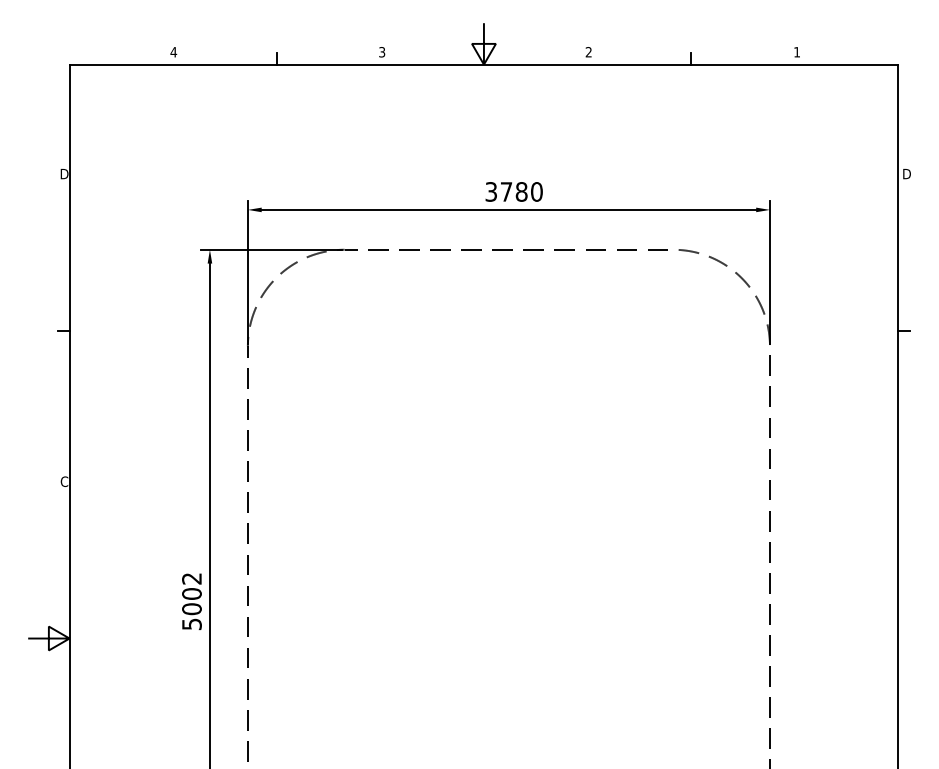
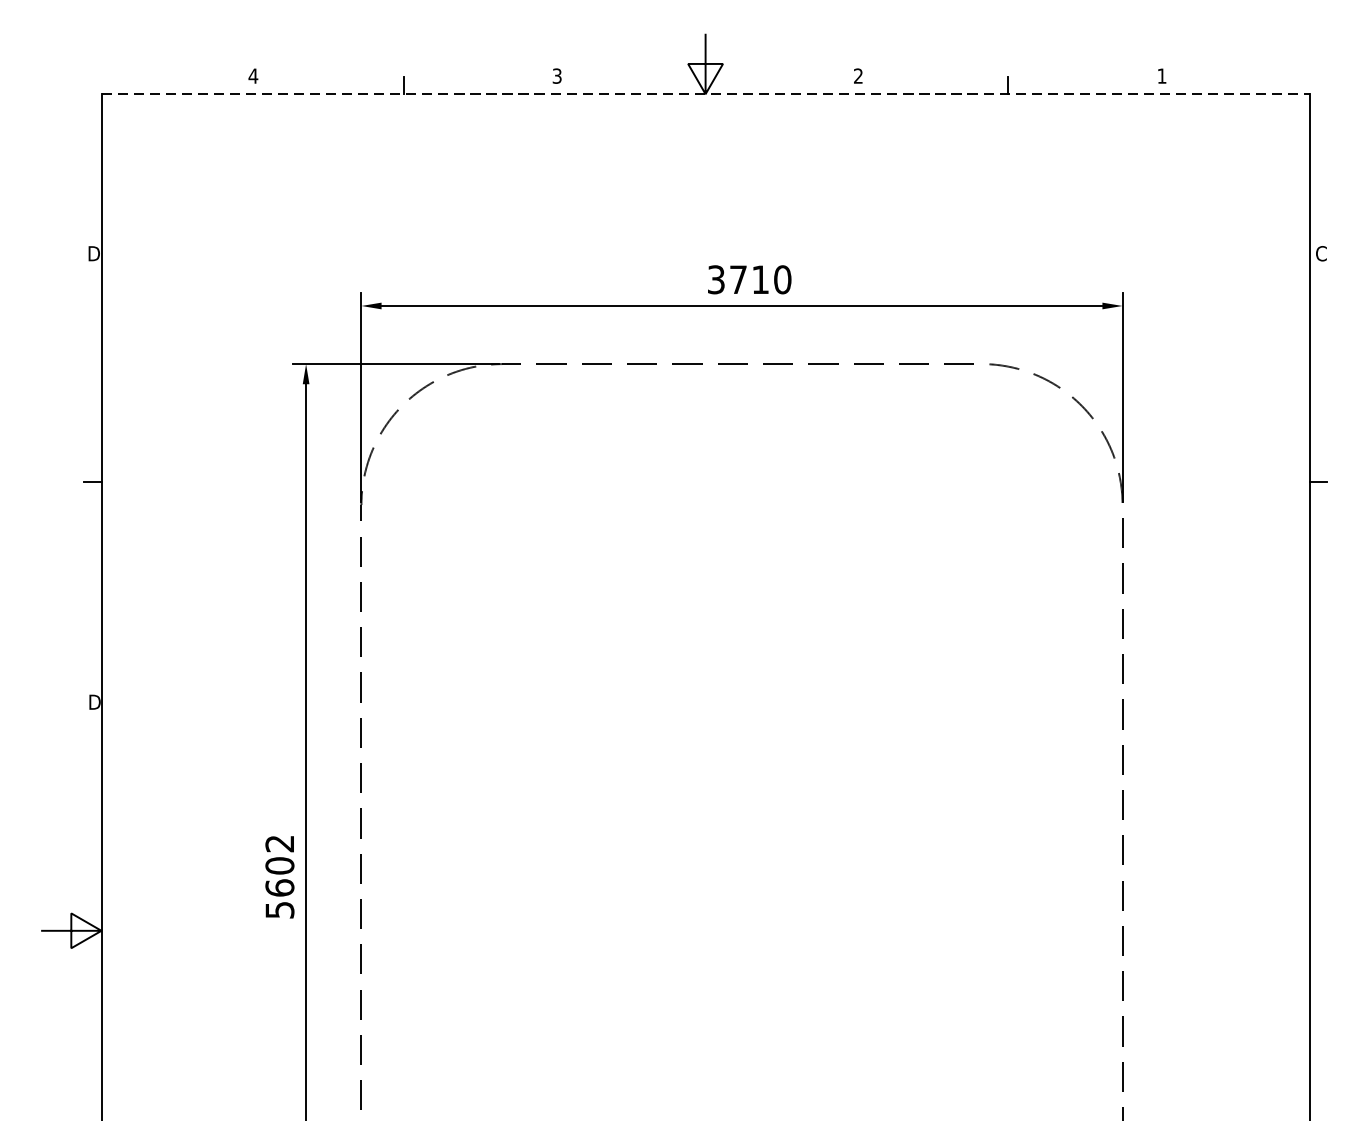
line: (484, 64) -> (706, 94), solid -> dashed
text: (906, 173) -> (1321, 252), D -> C
text: (521, 191) -> (760, 279), 3780 -> 3710
text: (64, 481) -> (94, 701), C -> D
text: (191, 609) -> (279, 888), 5002 -> 5602

